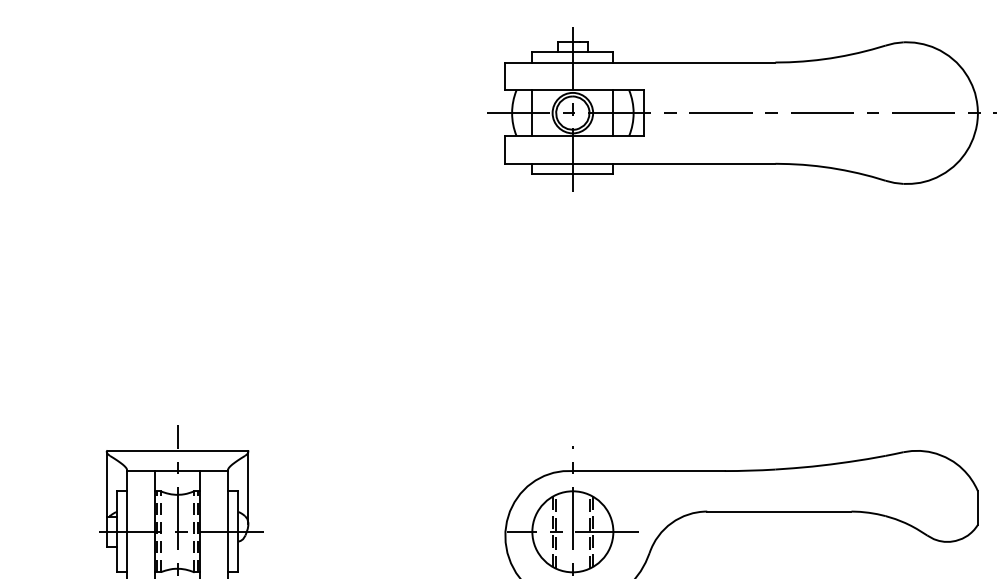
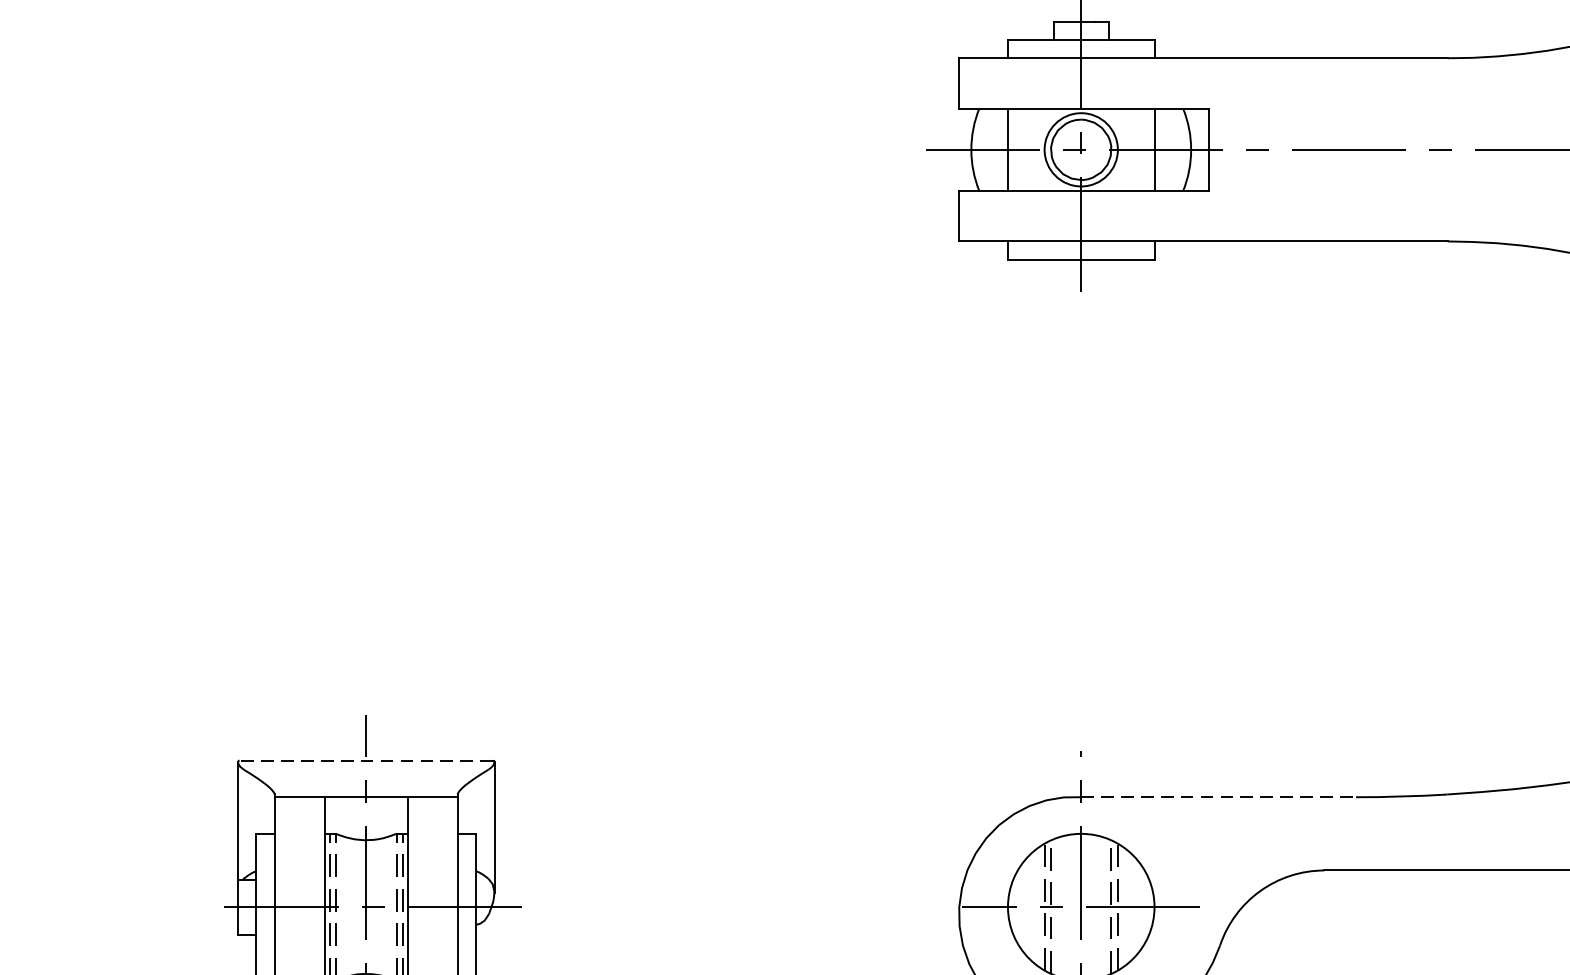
line: (177, 450) -> (366, 760), solid -> dashed
line: (648, 471) -> (1218, 798), solid -> dashed

